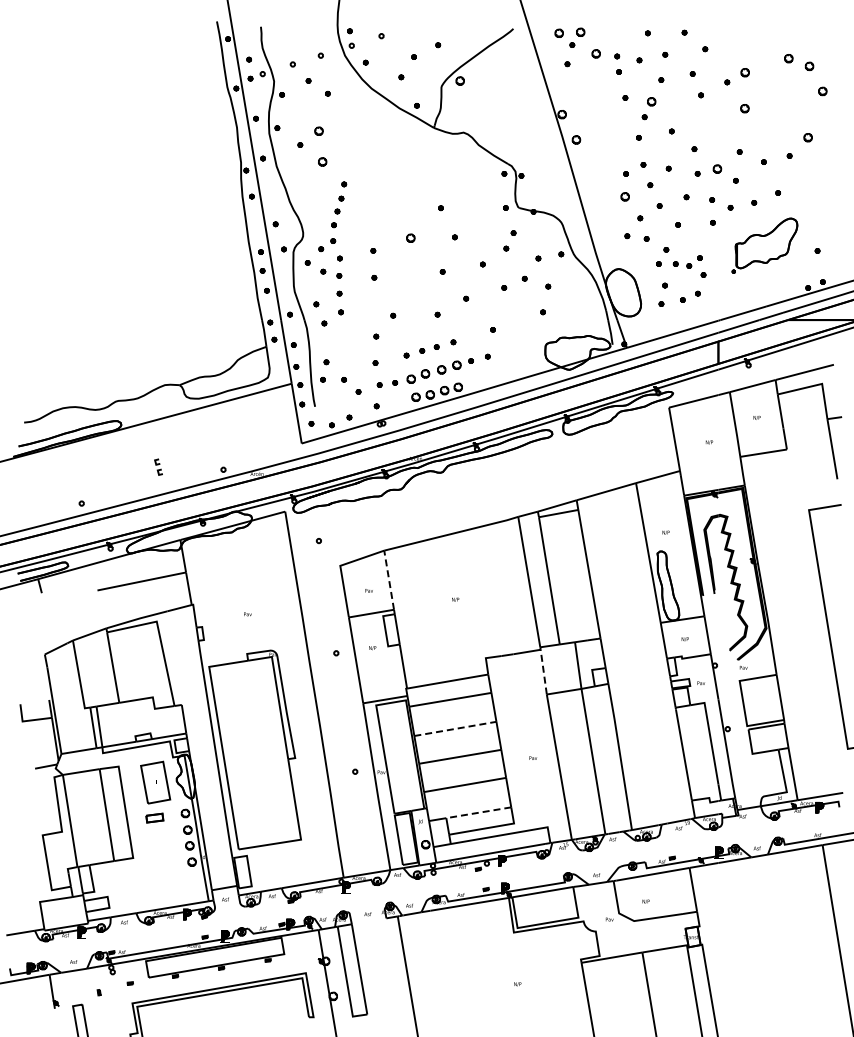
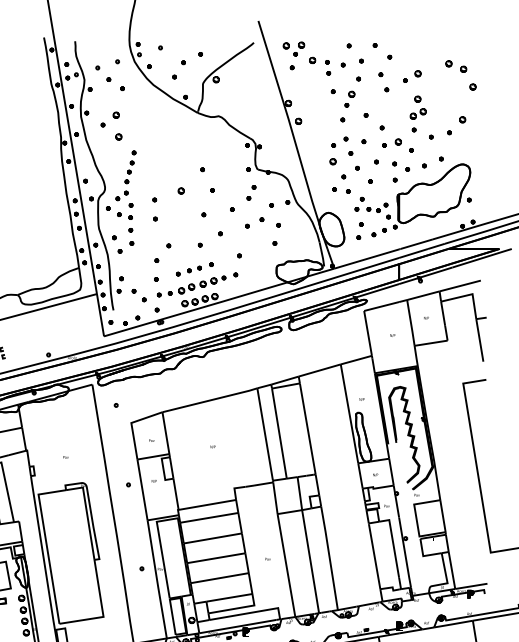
part: (745, 129) -> (418, 114), added
part: (764, 245) -> (431, 196), size x1.67
line: (389, 580) -> (166, 433), dashed -> solid
line: (543, 672) -> (275, 498), dashed -> solid
line: (455, 728) -> (212, 538), dashed -> solid
line: (478, 812) -> (229, 597), dashed -> solid

